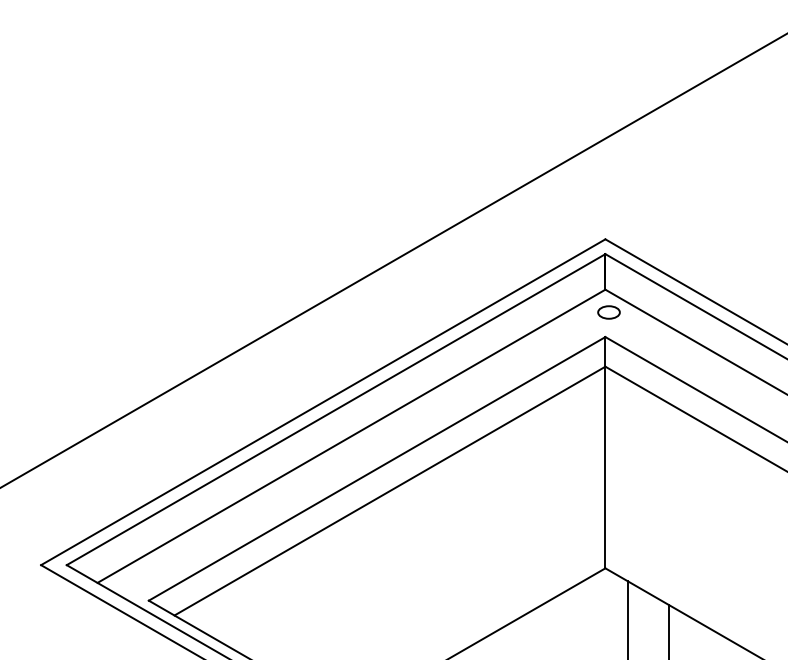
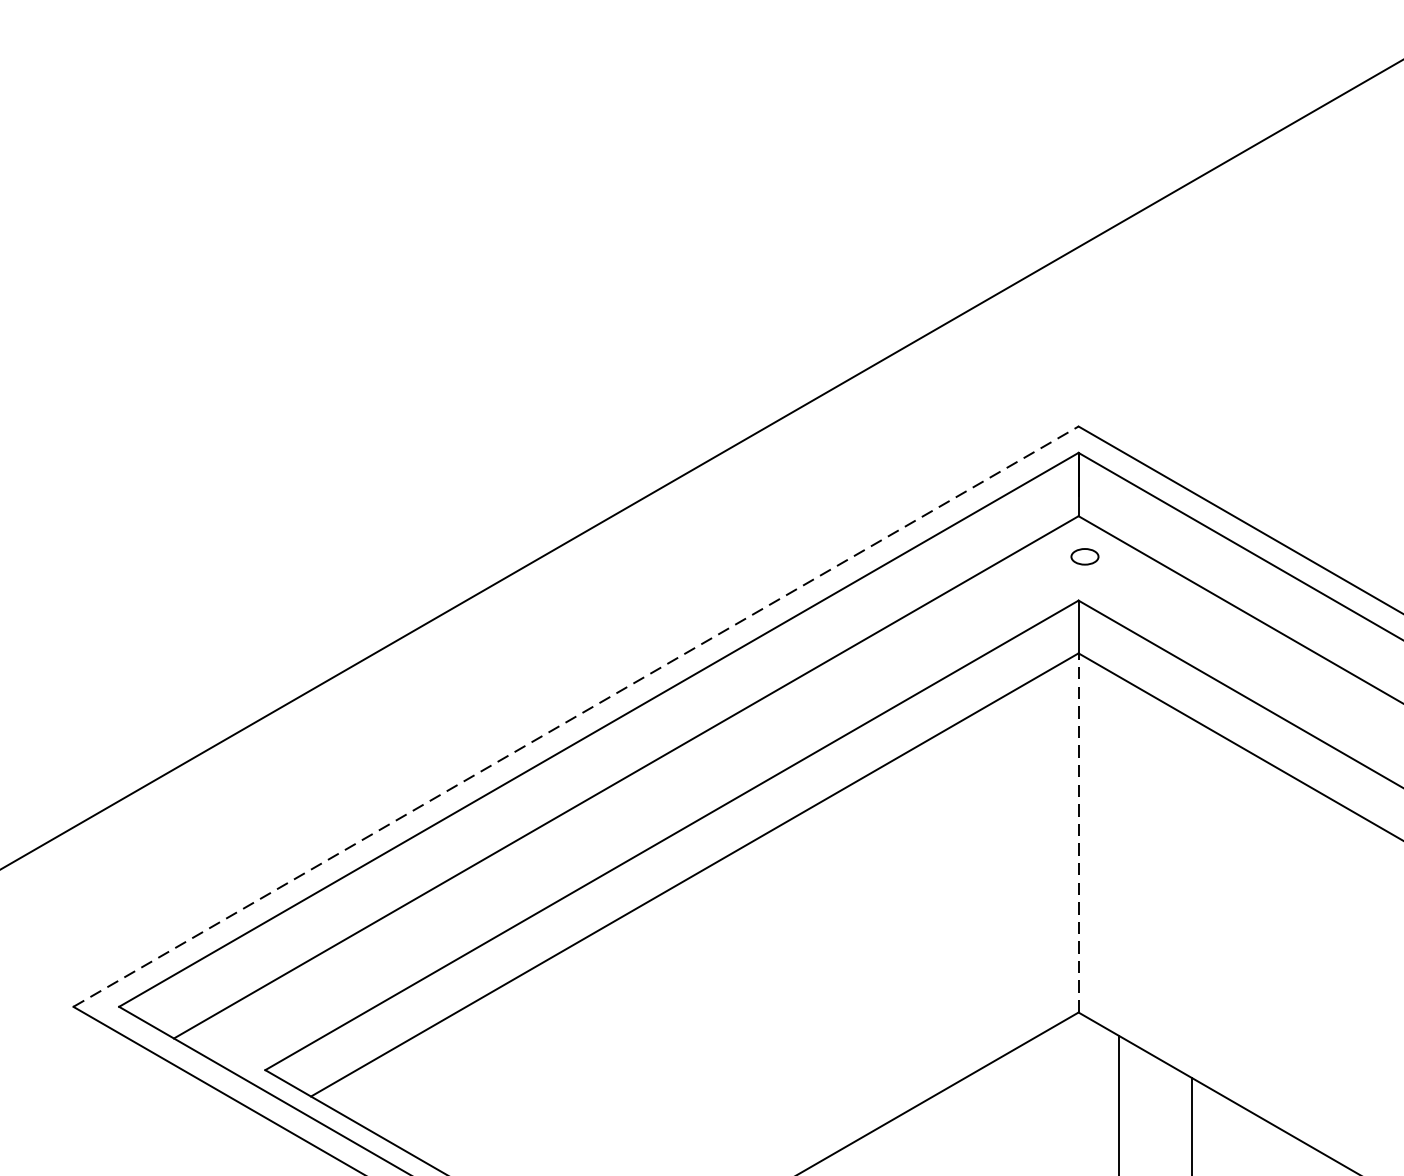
part: (608, 312) -> (1084, 556), size x0.7
line: (323, 402) -> (576, 717), solid -> dashed
line: (605, 467) -> (1078, 832), solid -> dashed

